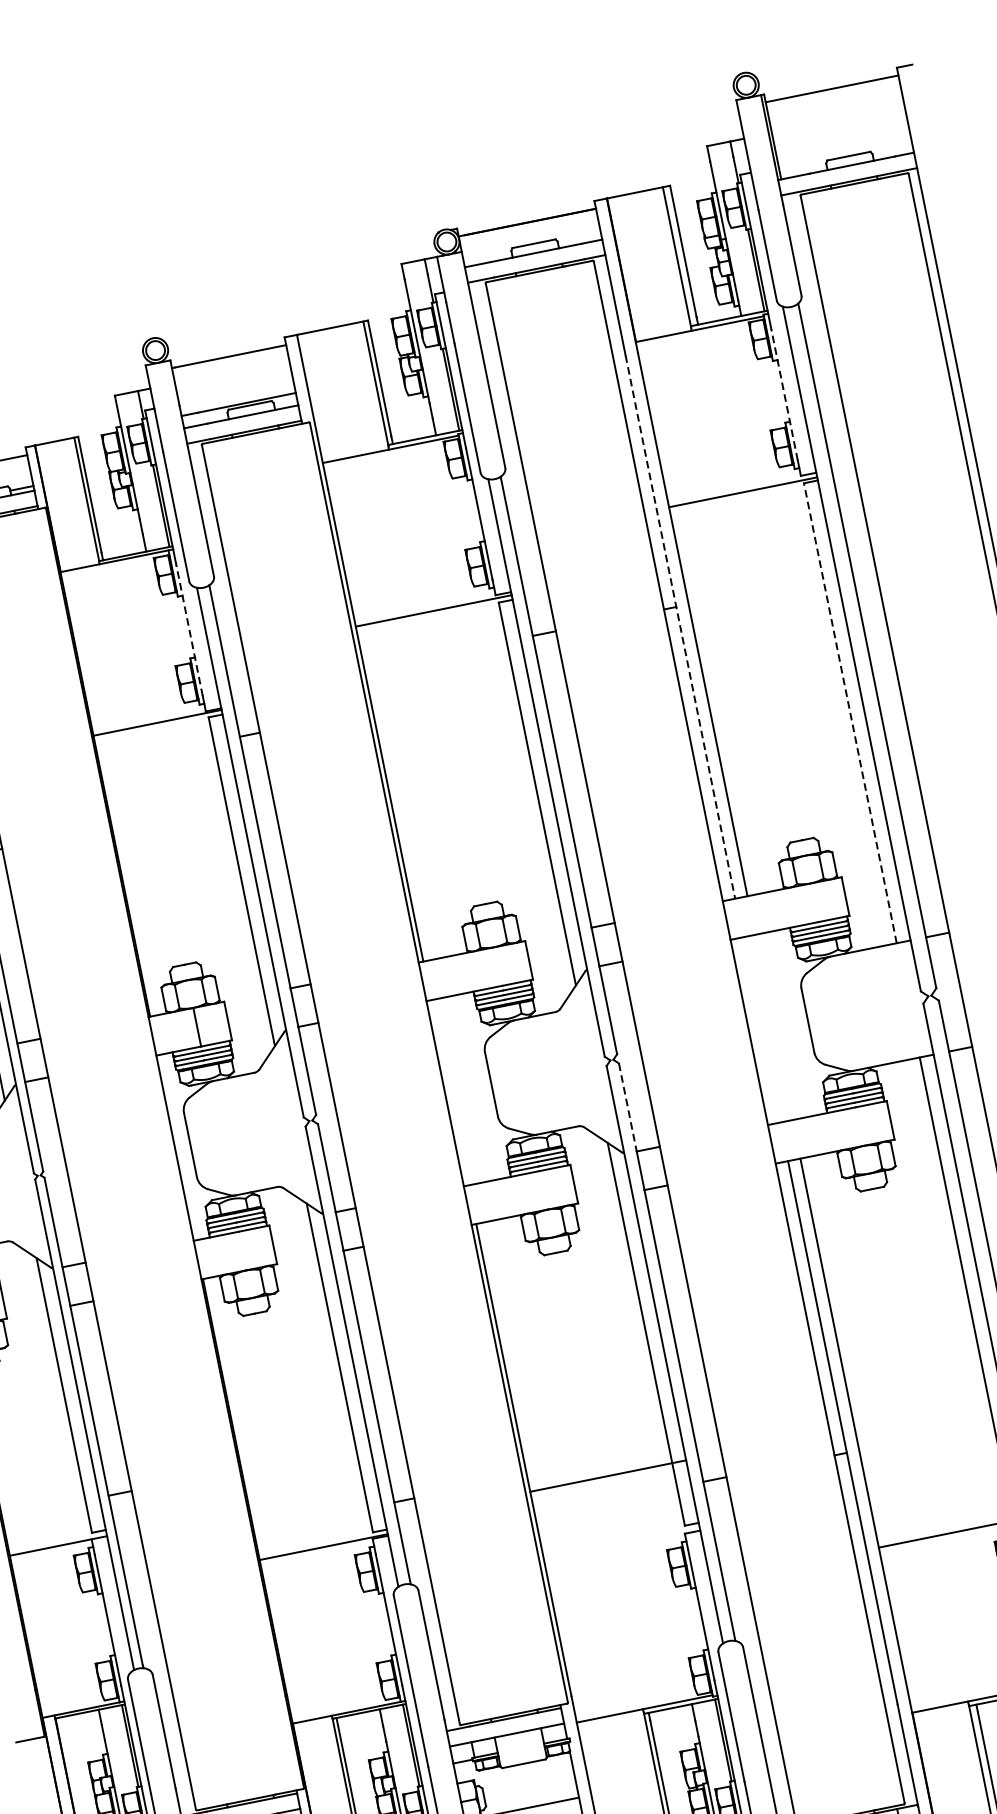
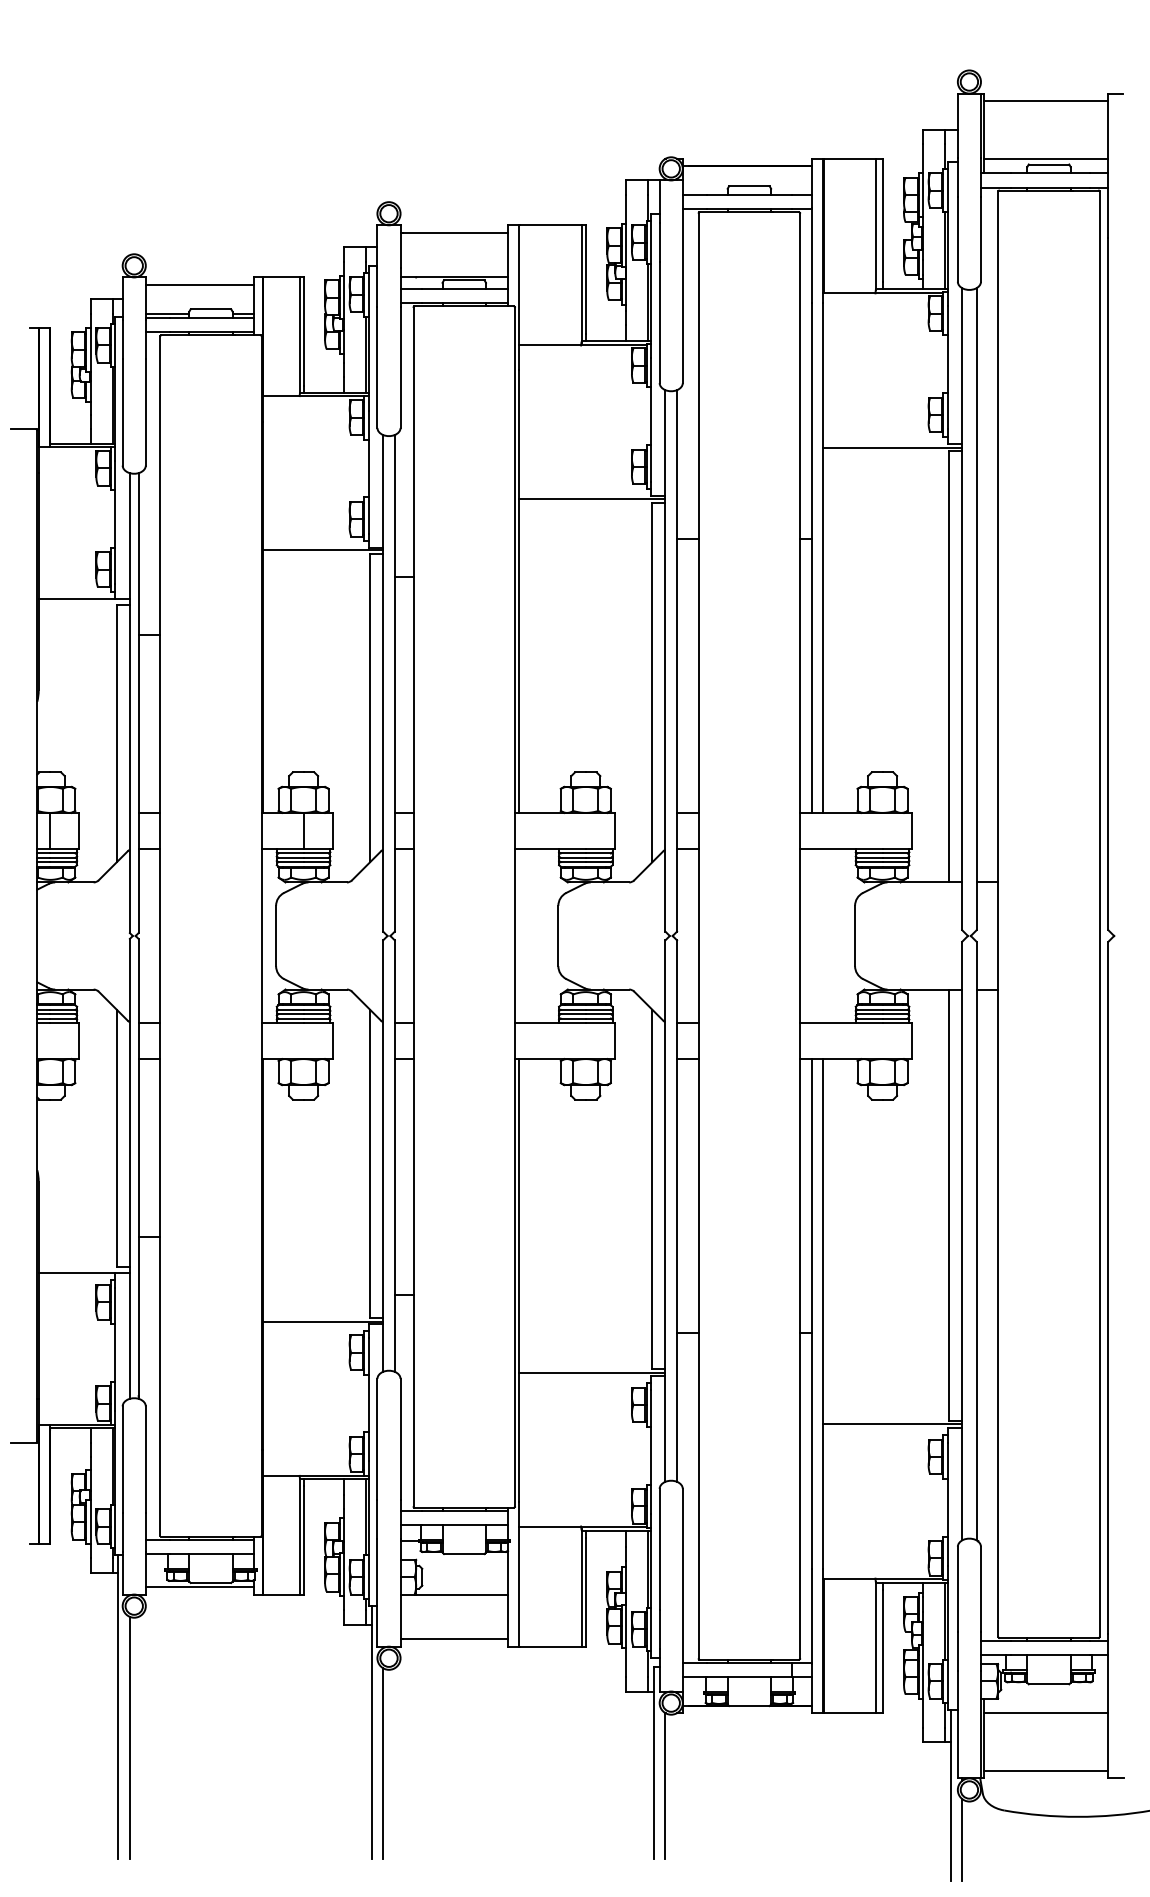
line: (843, 150) -> (1045, 158), added
line: (784, 394) -> (947, 367), dashed -> solid
line: (680, 627) -> (811, 558), dashed -> solid
line: (189, 630) -> (368, 472), dashed -> solid
line: (850, 712) -> (949, 666), dashed -> solid
line: (628, 1108) -> (677, 982), dashed -> solid
line: (608, 1476) -> (592, 1373), moved

